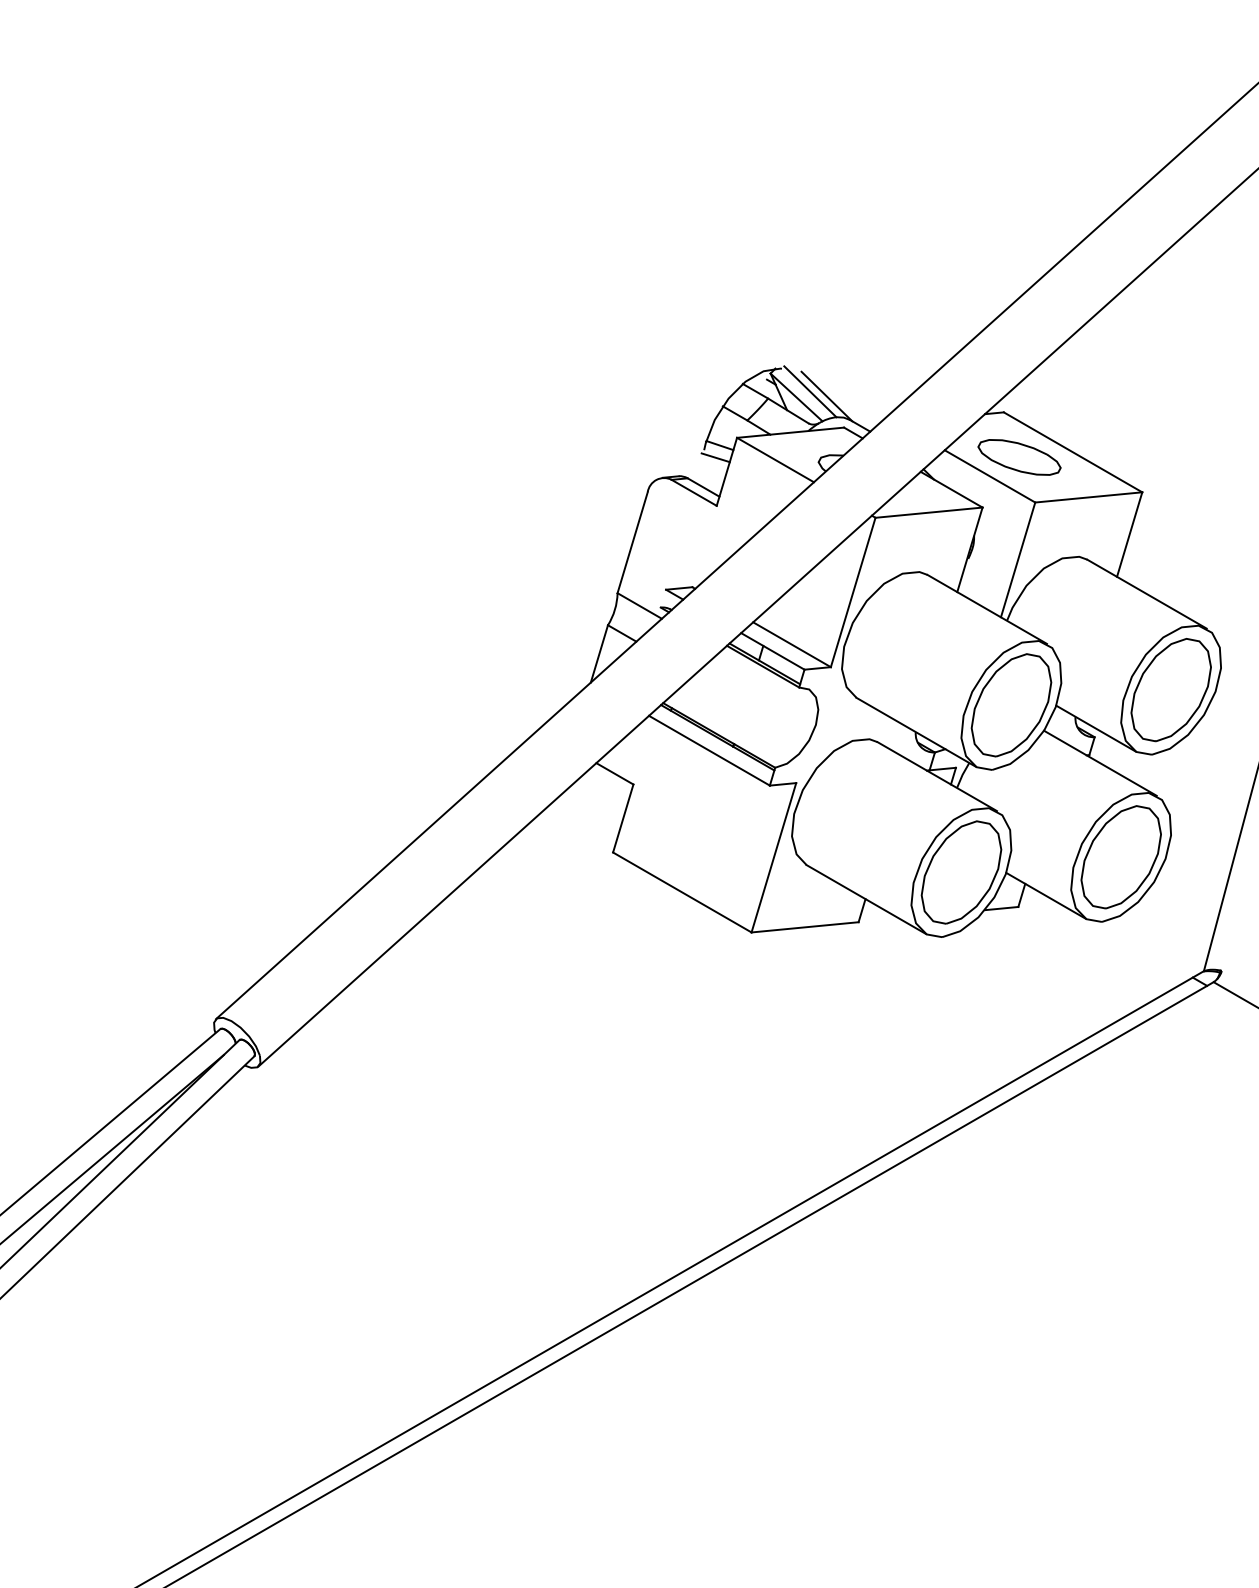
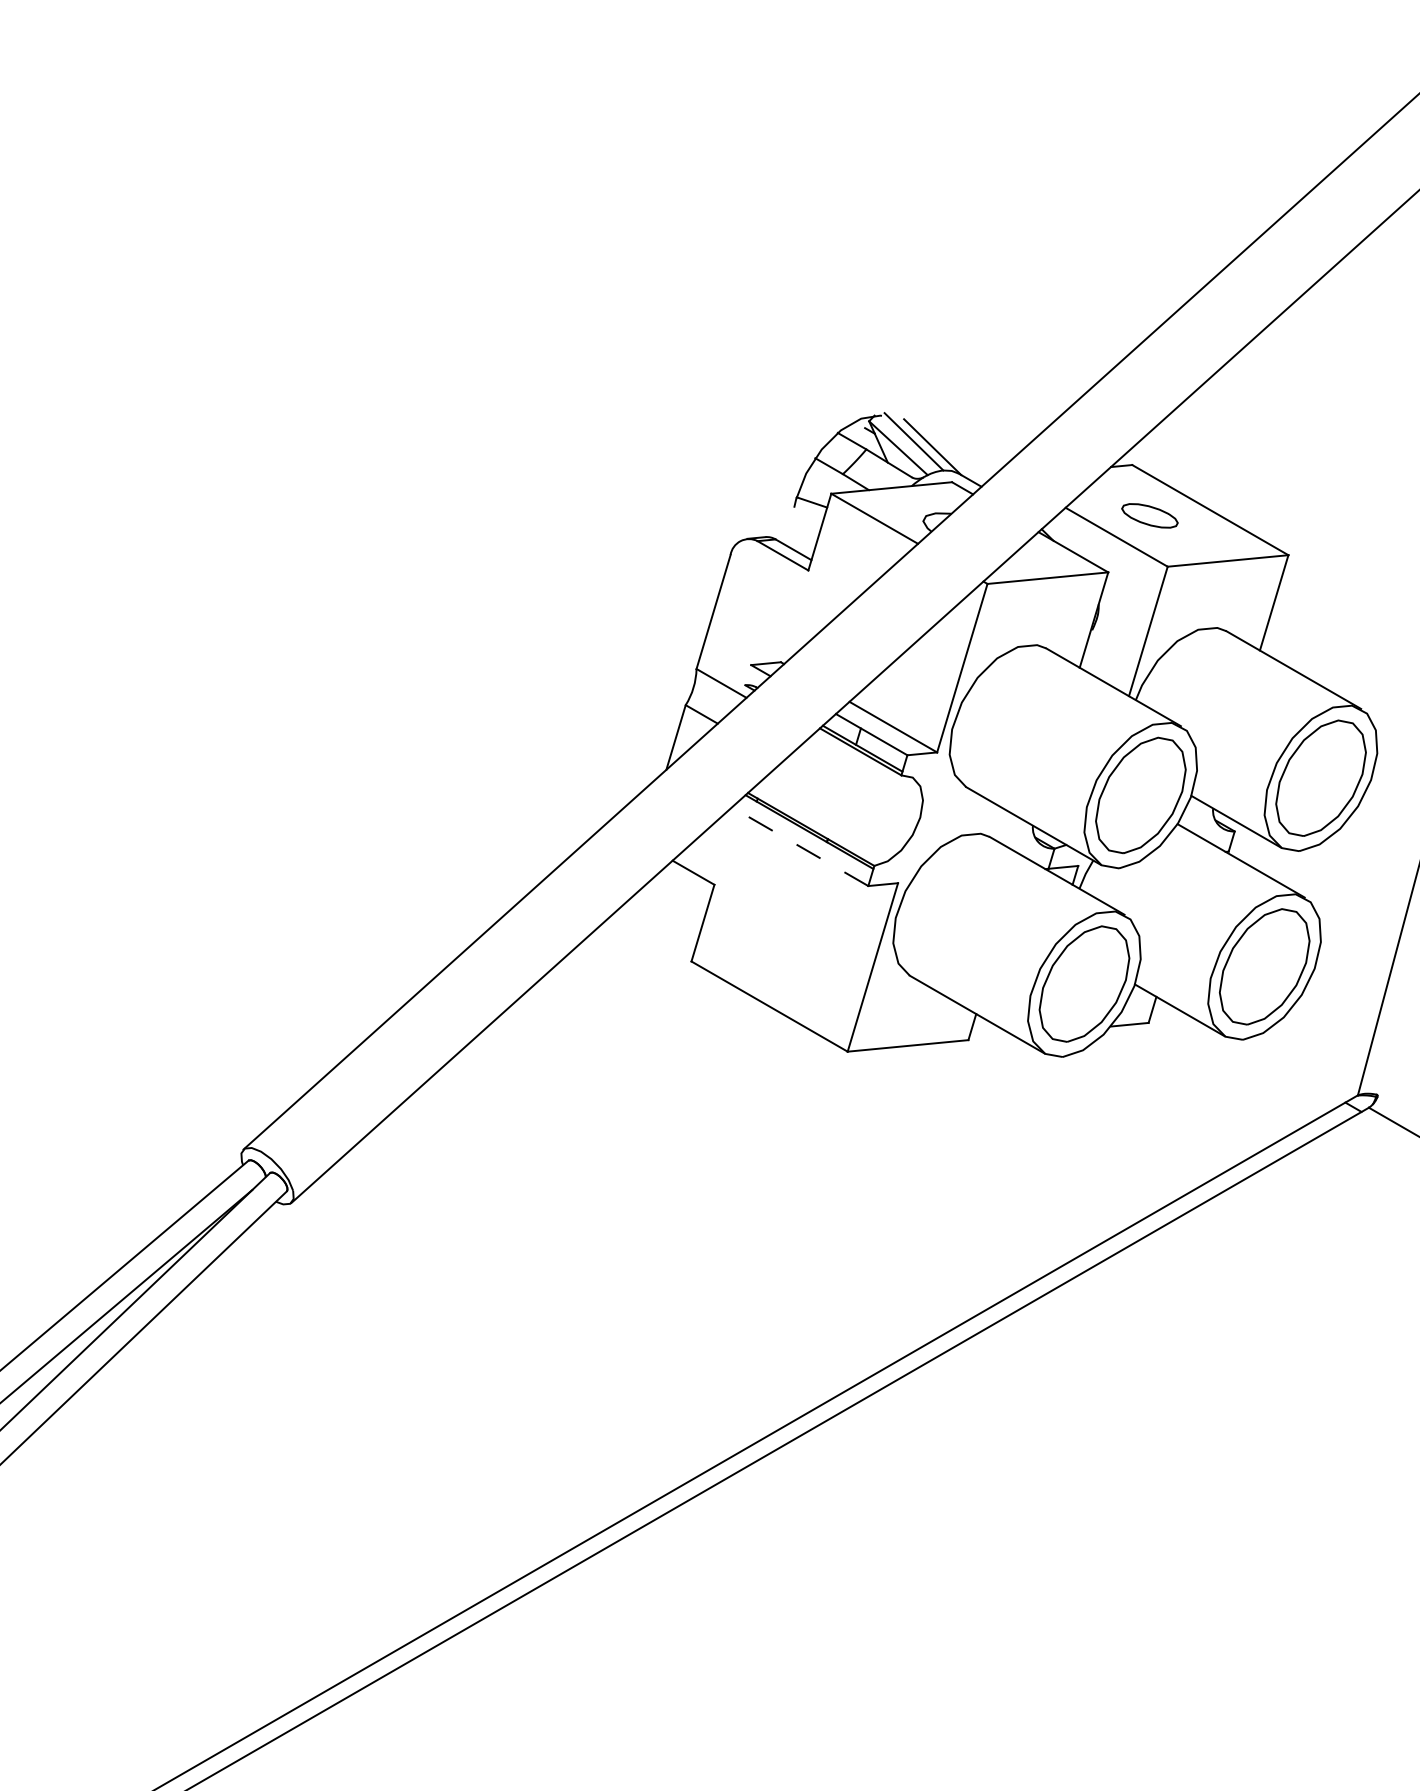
line: (715, 457) -> (807, 515), removed
part: (1019, 457) -> (1149, 515), size x0.6
line: (709, 750) -> (800, 846), solid -> dashed

